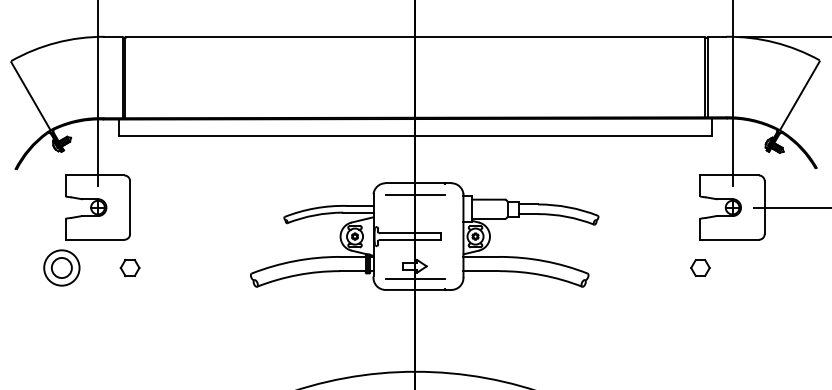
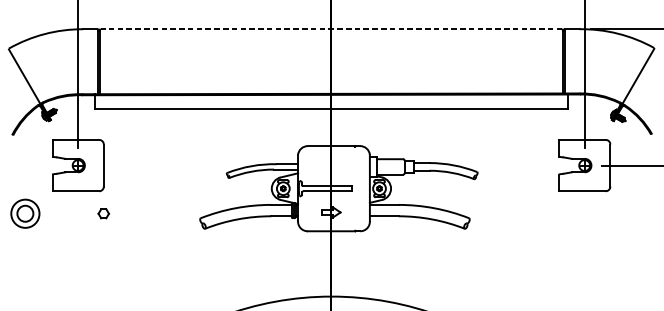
line: (414, 36) -> (330, 28), solid -> dashed
line: (415, 194) -> (331, 155), removed
part: (61, 267) -> (25, 213), moved
part: (129, 267) -> (103, 213), size x0.7
part: (700, 267) -> (559, 213), removed
line: (415, 278) -> (331, 222), removed

